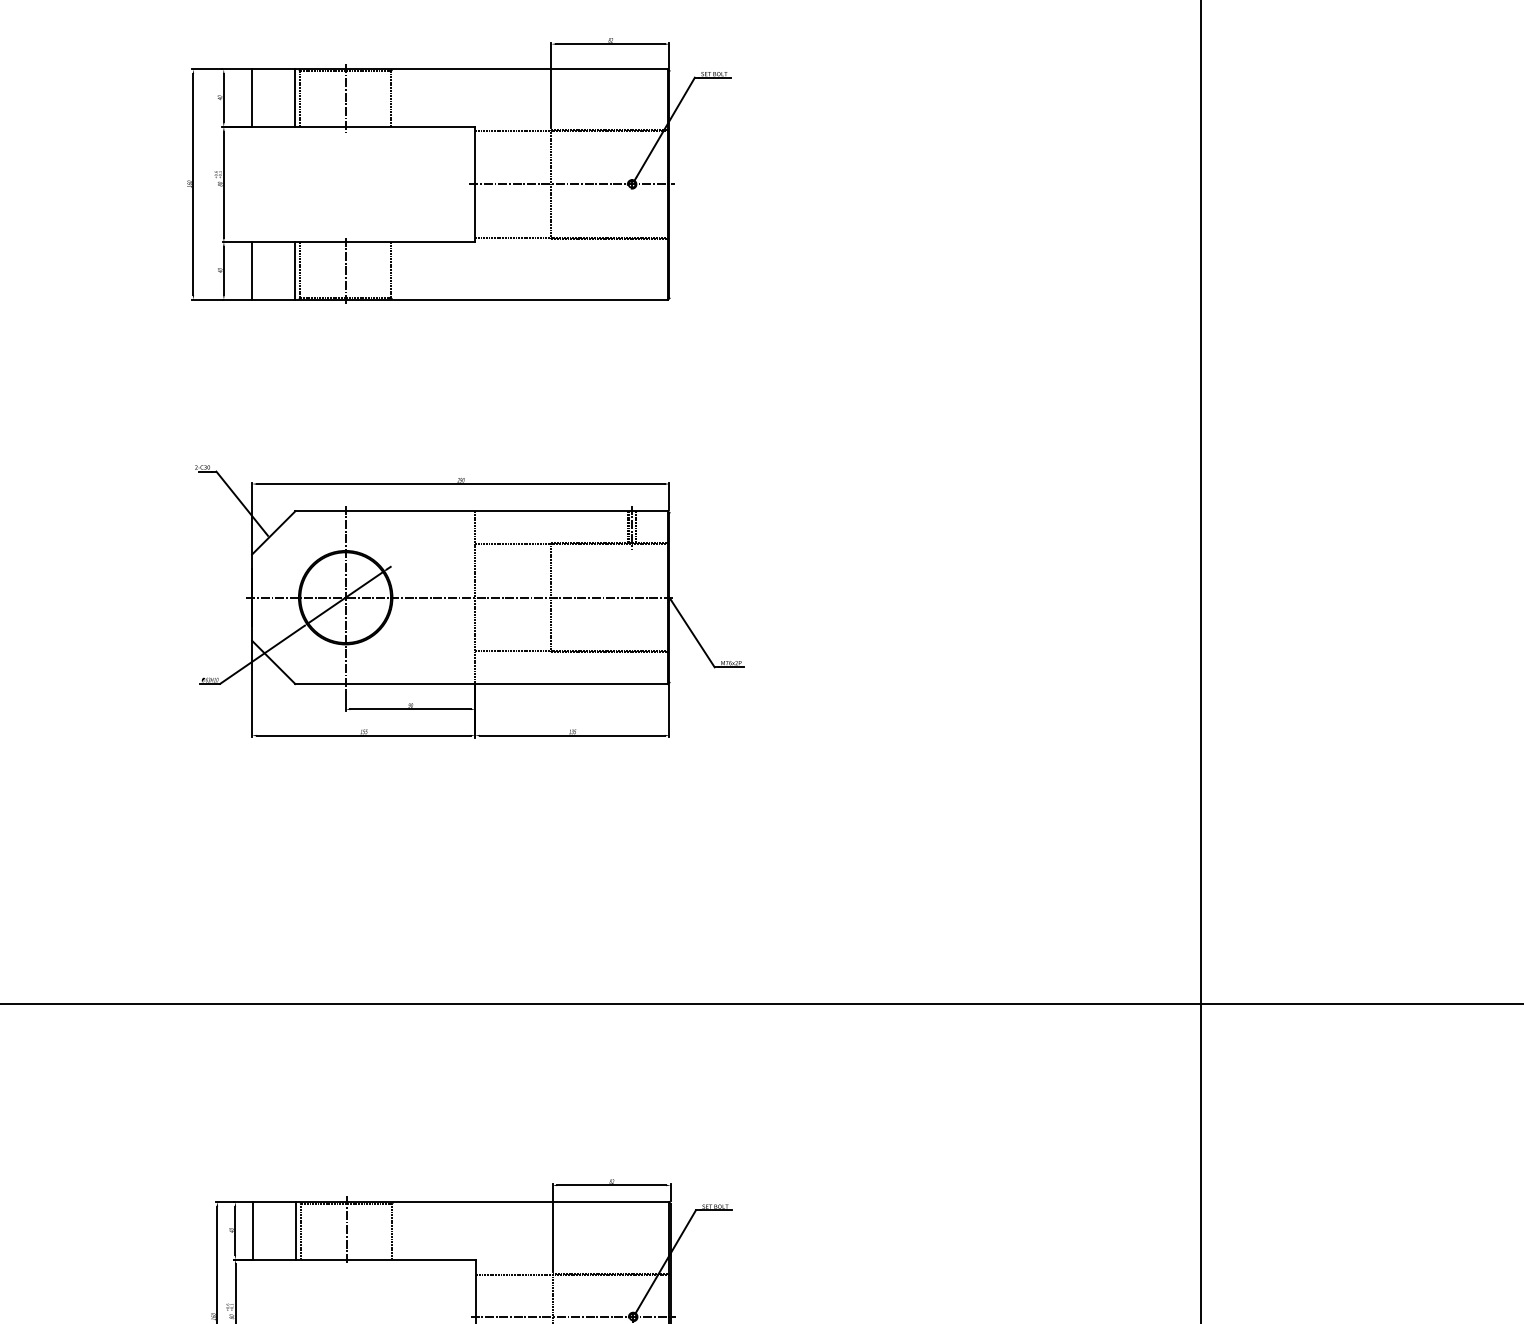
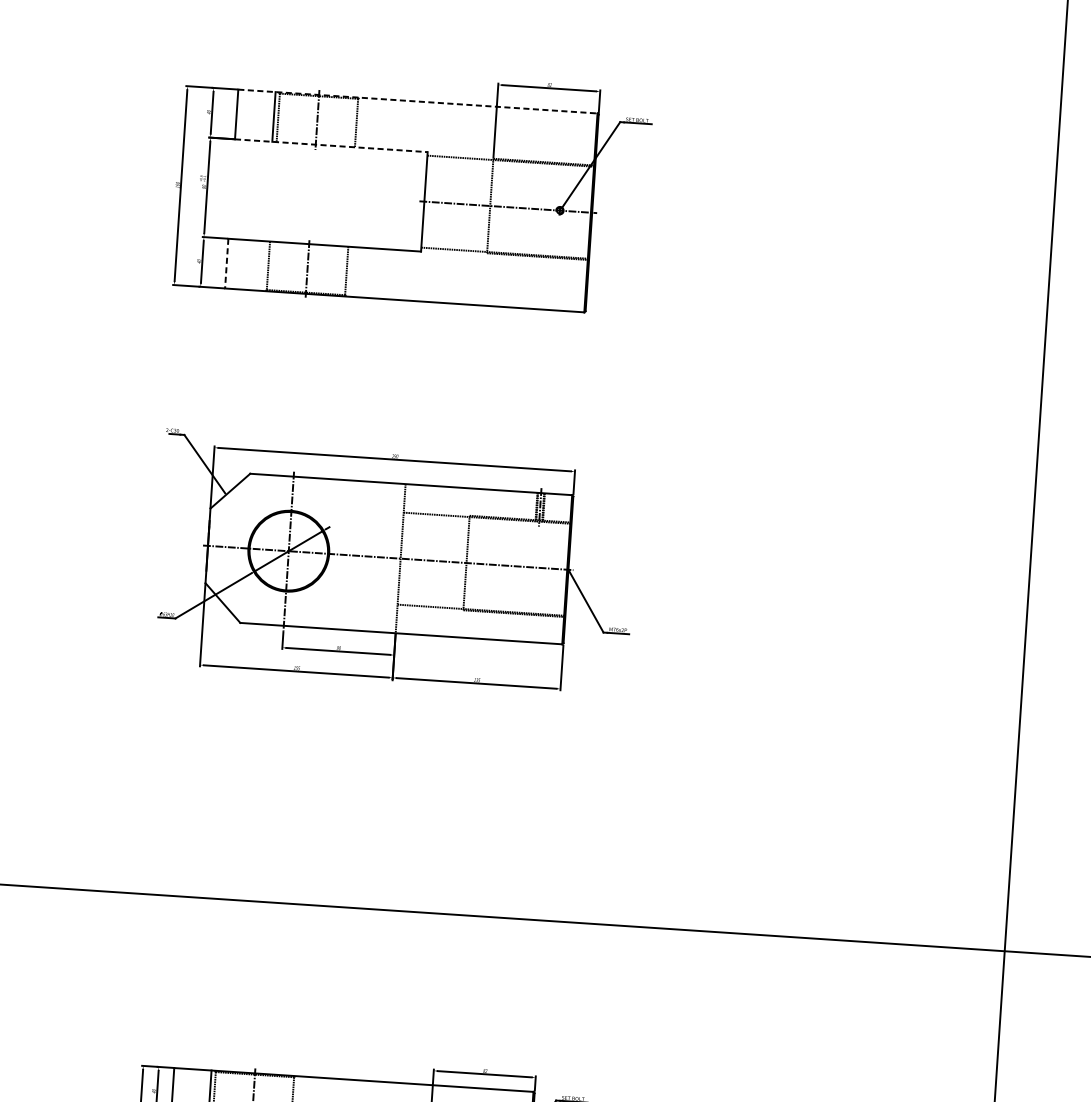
line: (460, 69) -> (418, 101), solid -> dashed
line: (363, 127) -> (331, 146), solid -> dashed
line: (252, 270) -> (227, 263), solid -> dashed
line: (295, 270) -> (264, 265), removed

